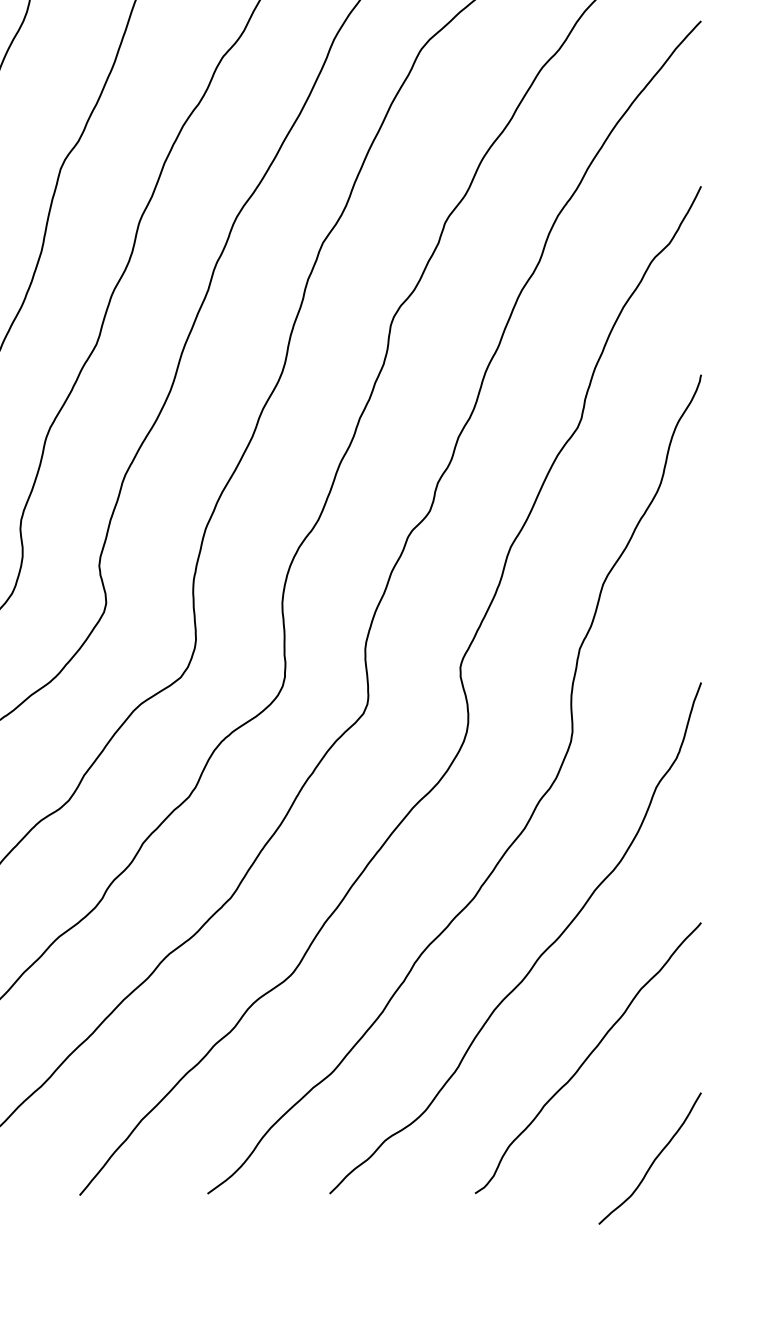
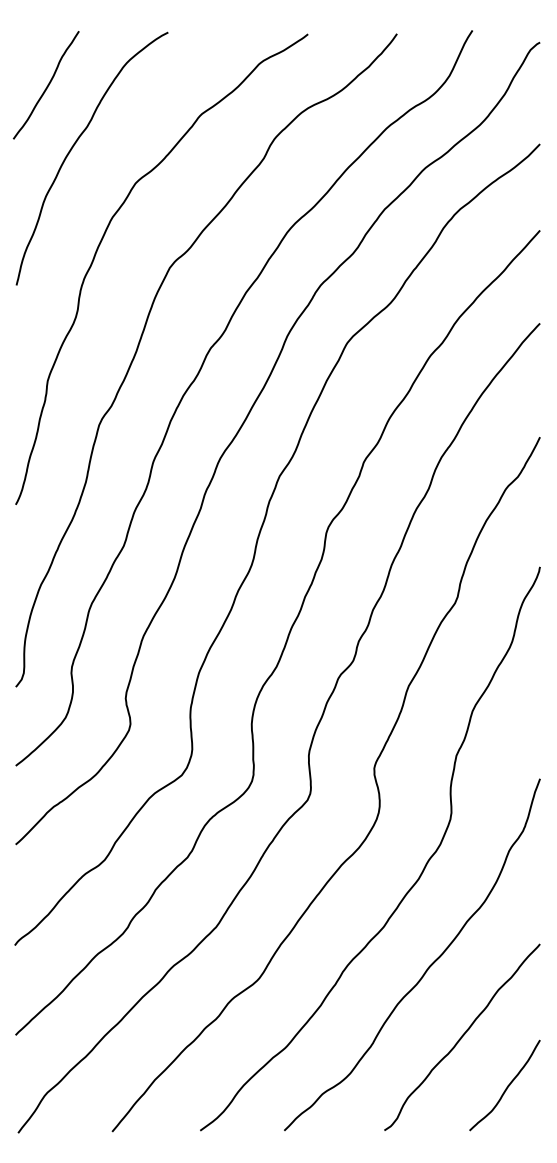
curve: (652, 1161) -> (506, 1087), moved

